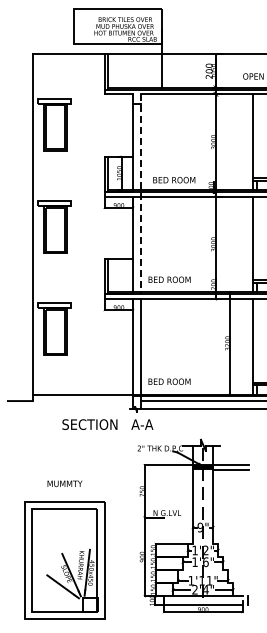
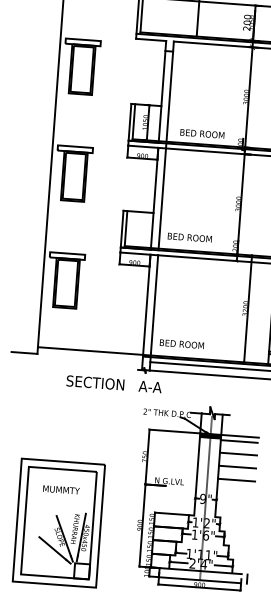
line: (140, 194) -> (165, 146), dashed -> solid
line: (230, 482) -> (237, 454), added
text: (64, 483) -> (60, 489), moved
line: (230, 494) -> (237, 466), added
line: (230, 507) -> (236, 480), added

